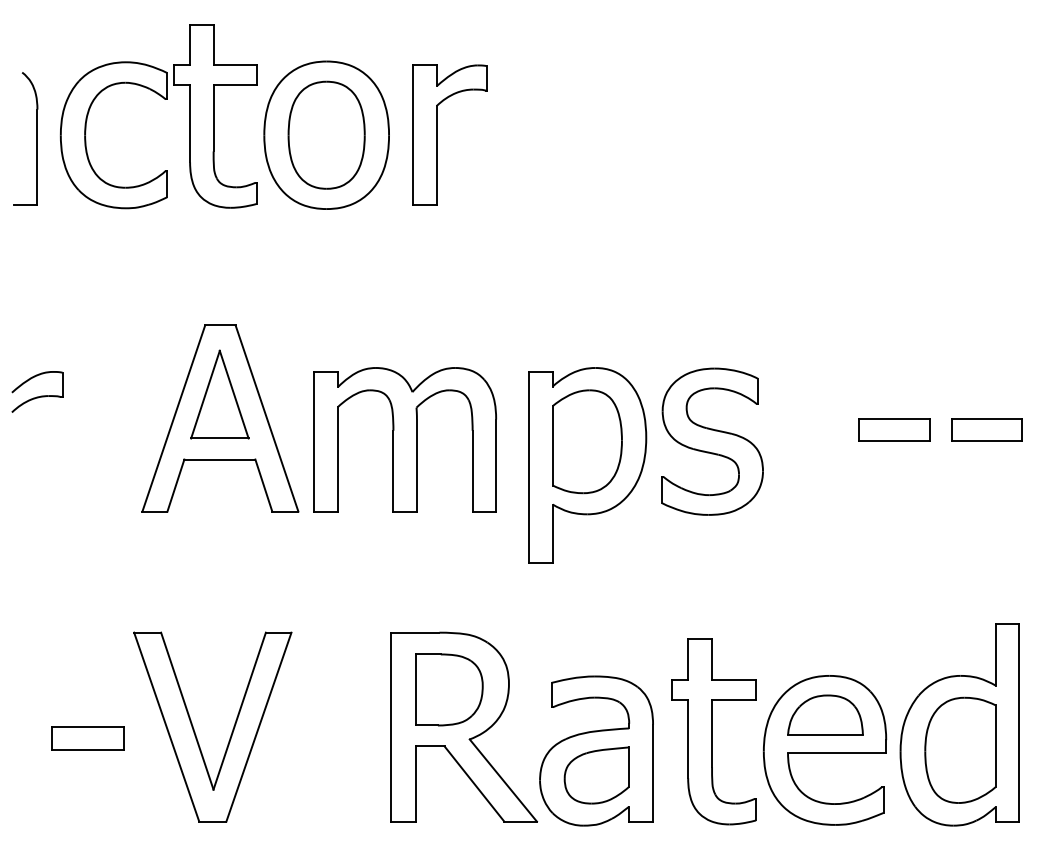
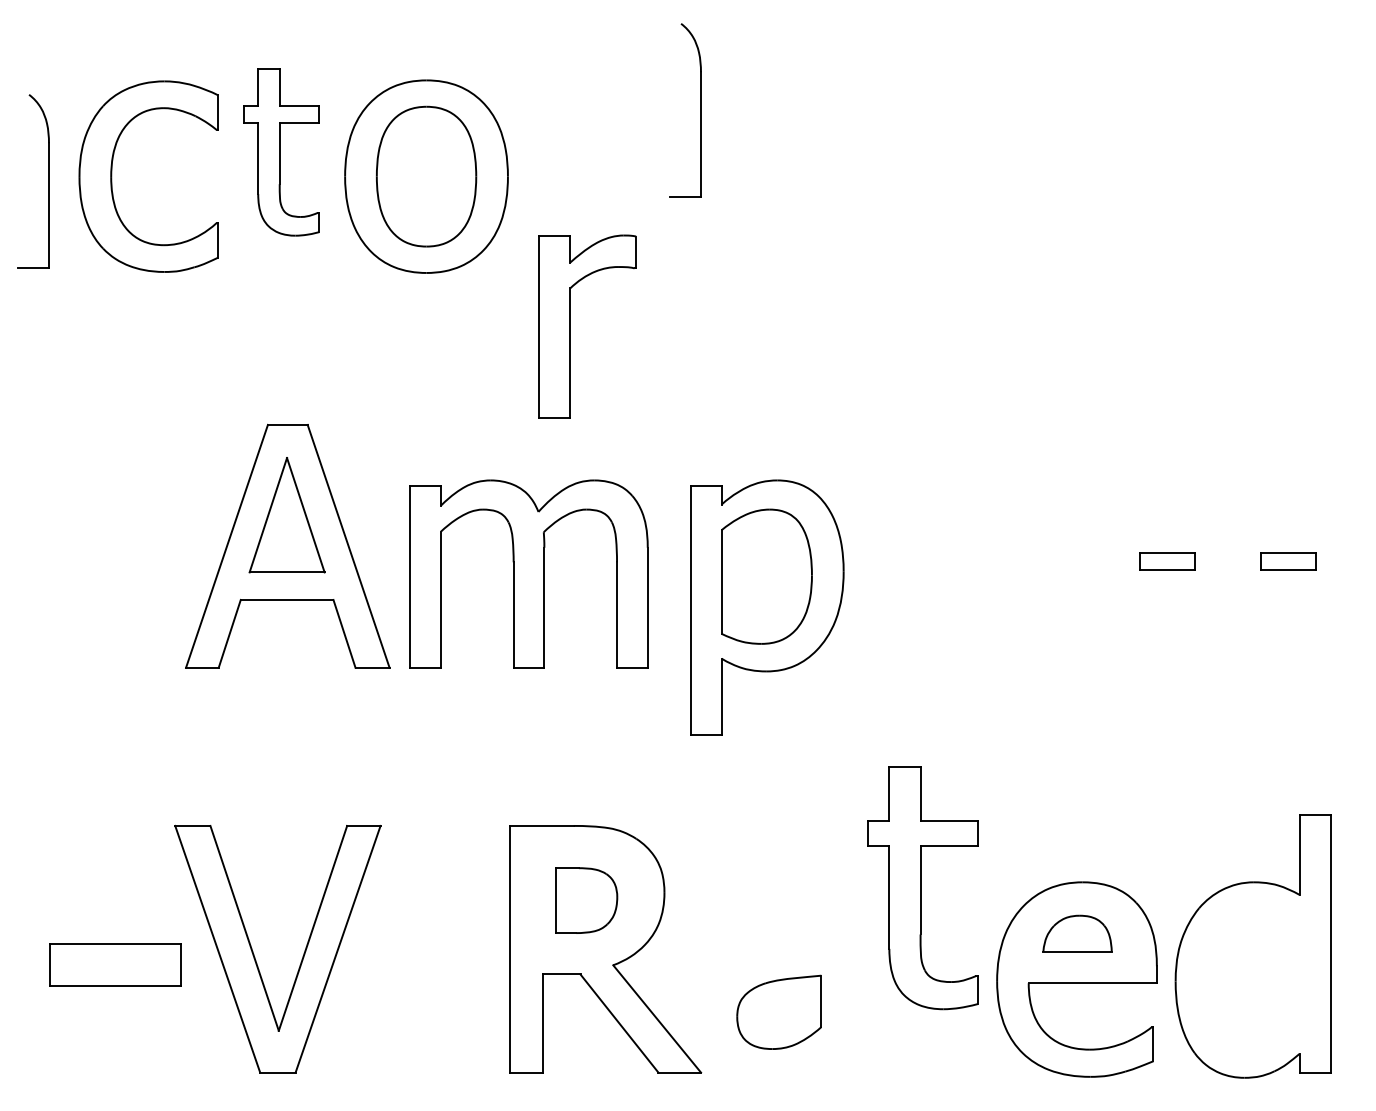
part: (536, 84) -> (700, 110), added
part: (215, 116) -> (281, 152), size x0.7
part: (436, 135) -> (570, 326), moved
part: (37, 396) -> (49, 517), removed
part: (893, 430) -> (1166, 561), size x0.6
part: (987, 430) -> (1288, 561), size x0.6
part: (712, 441) -> (929, 576), removed
part: (449, 689) -> (586, 900), size x0.7
part: (825, 715) -> (1077, 933), size x0.7
part: (713, 731) -> (922, 888), moved
part: (87, 738) -> (114, 964), size x1.4
part: (960, 750) -> (1253, 979), removed
part: (596, 751) -> (778, 980), removed

